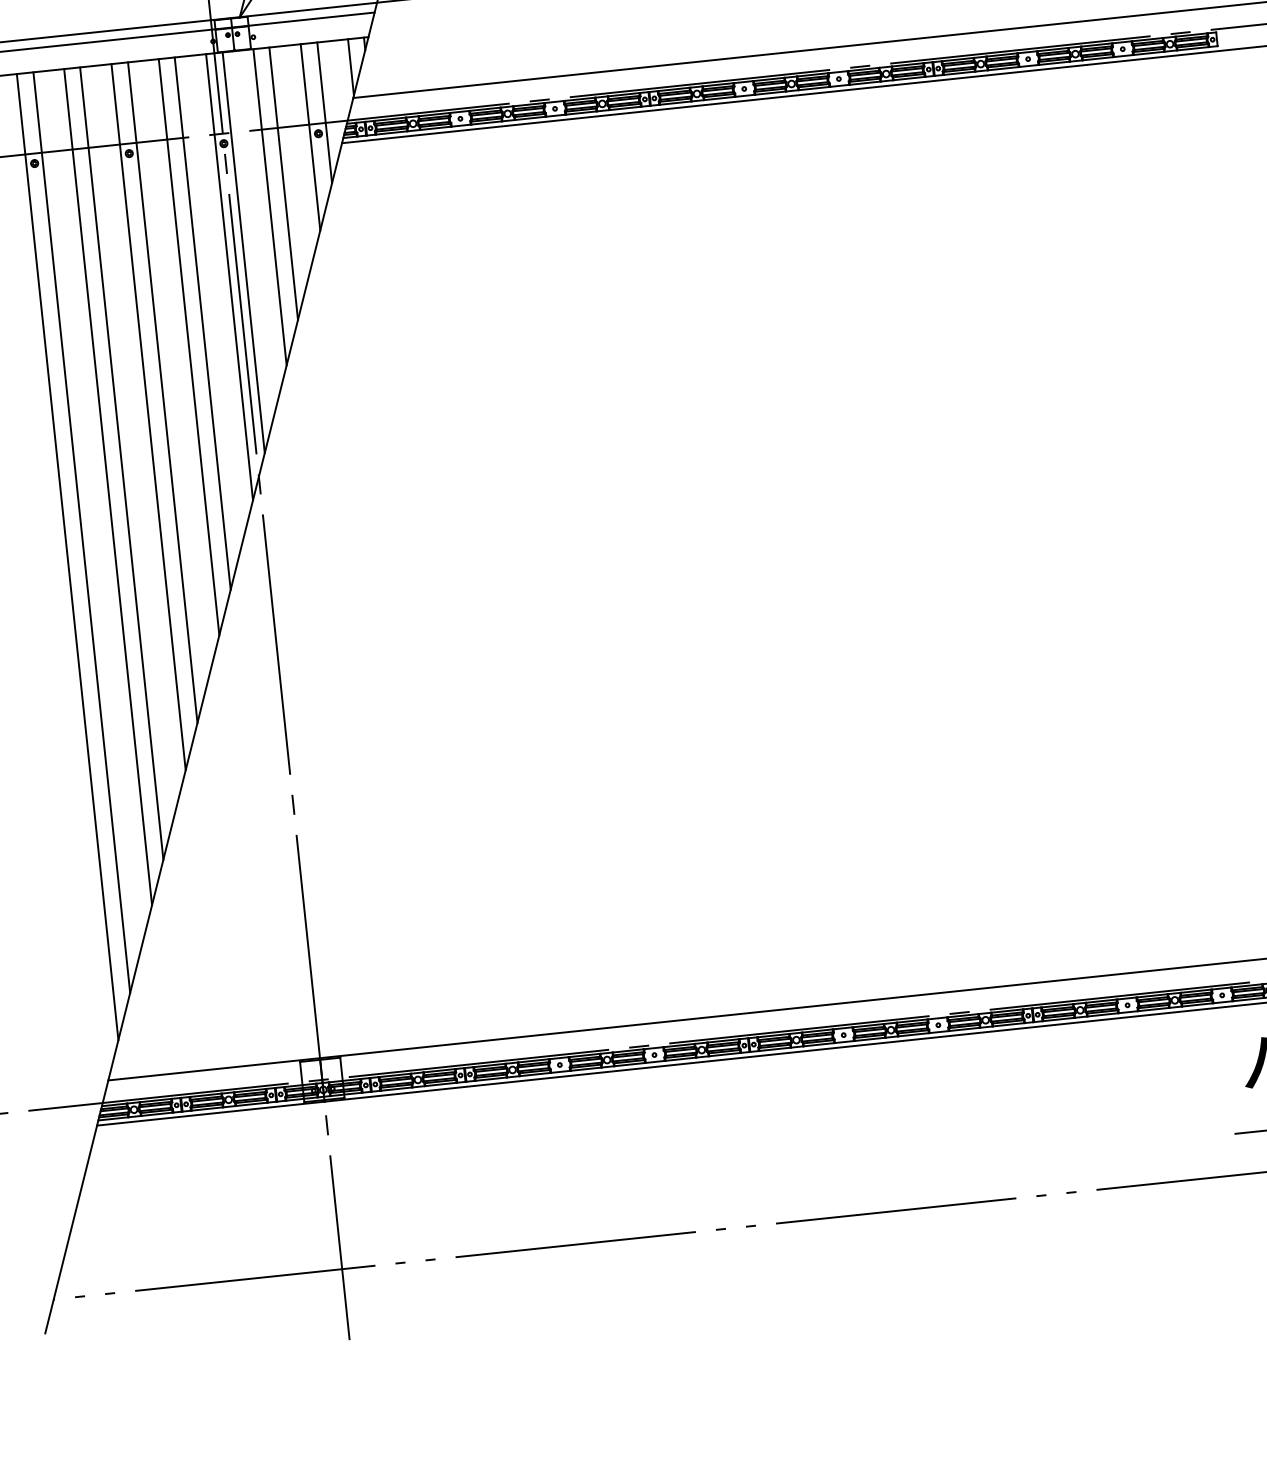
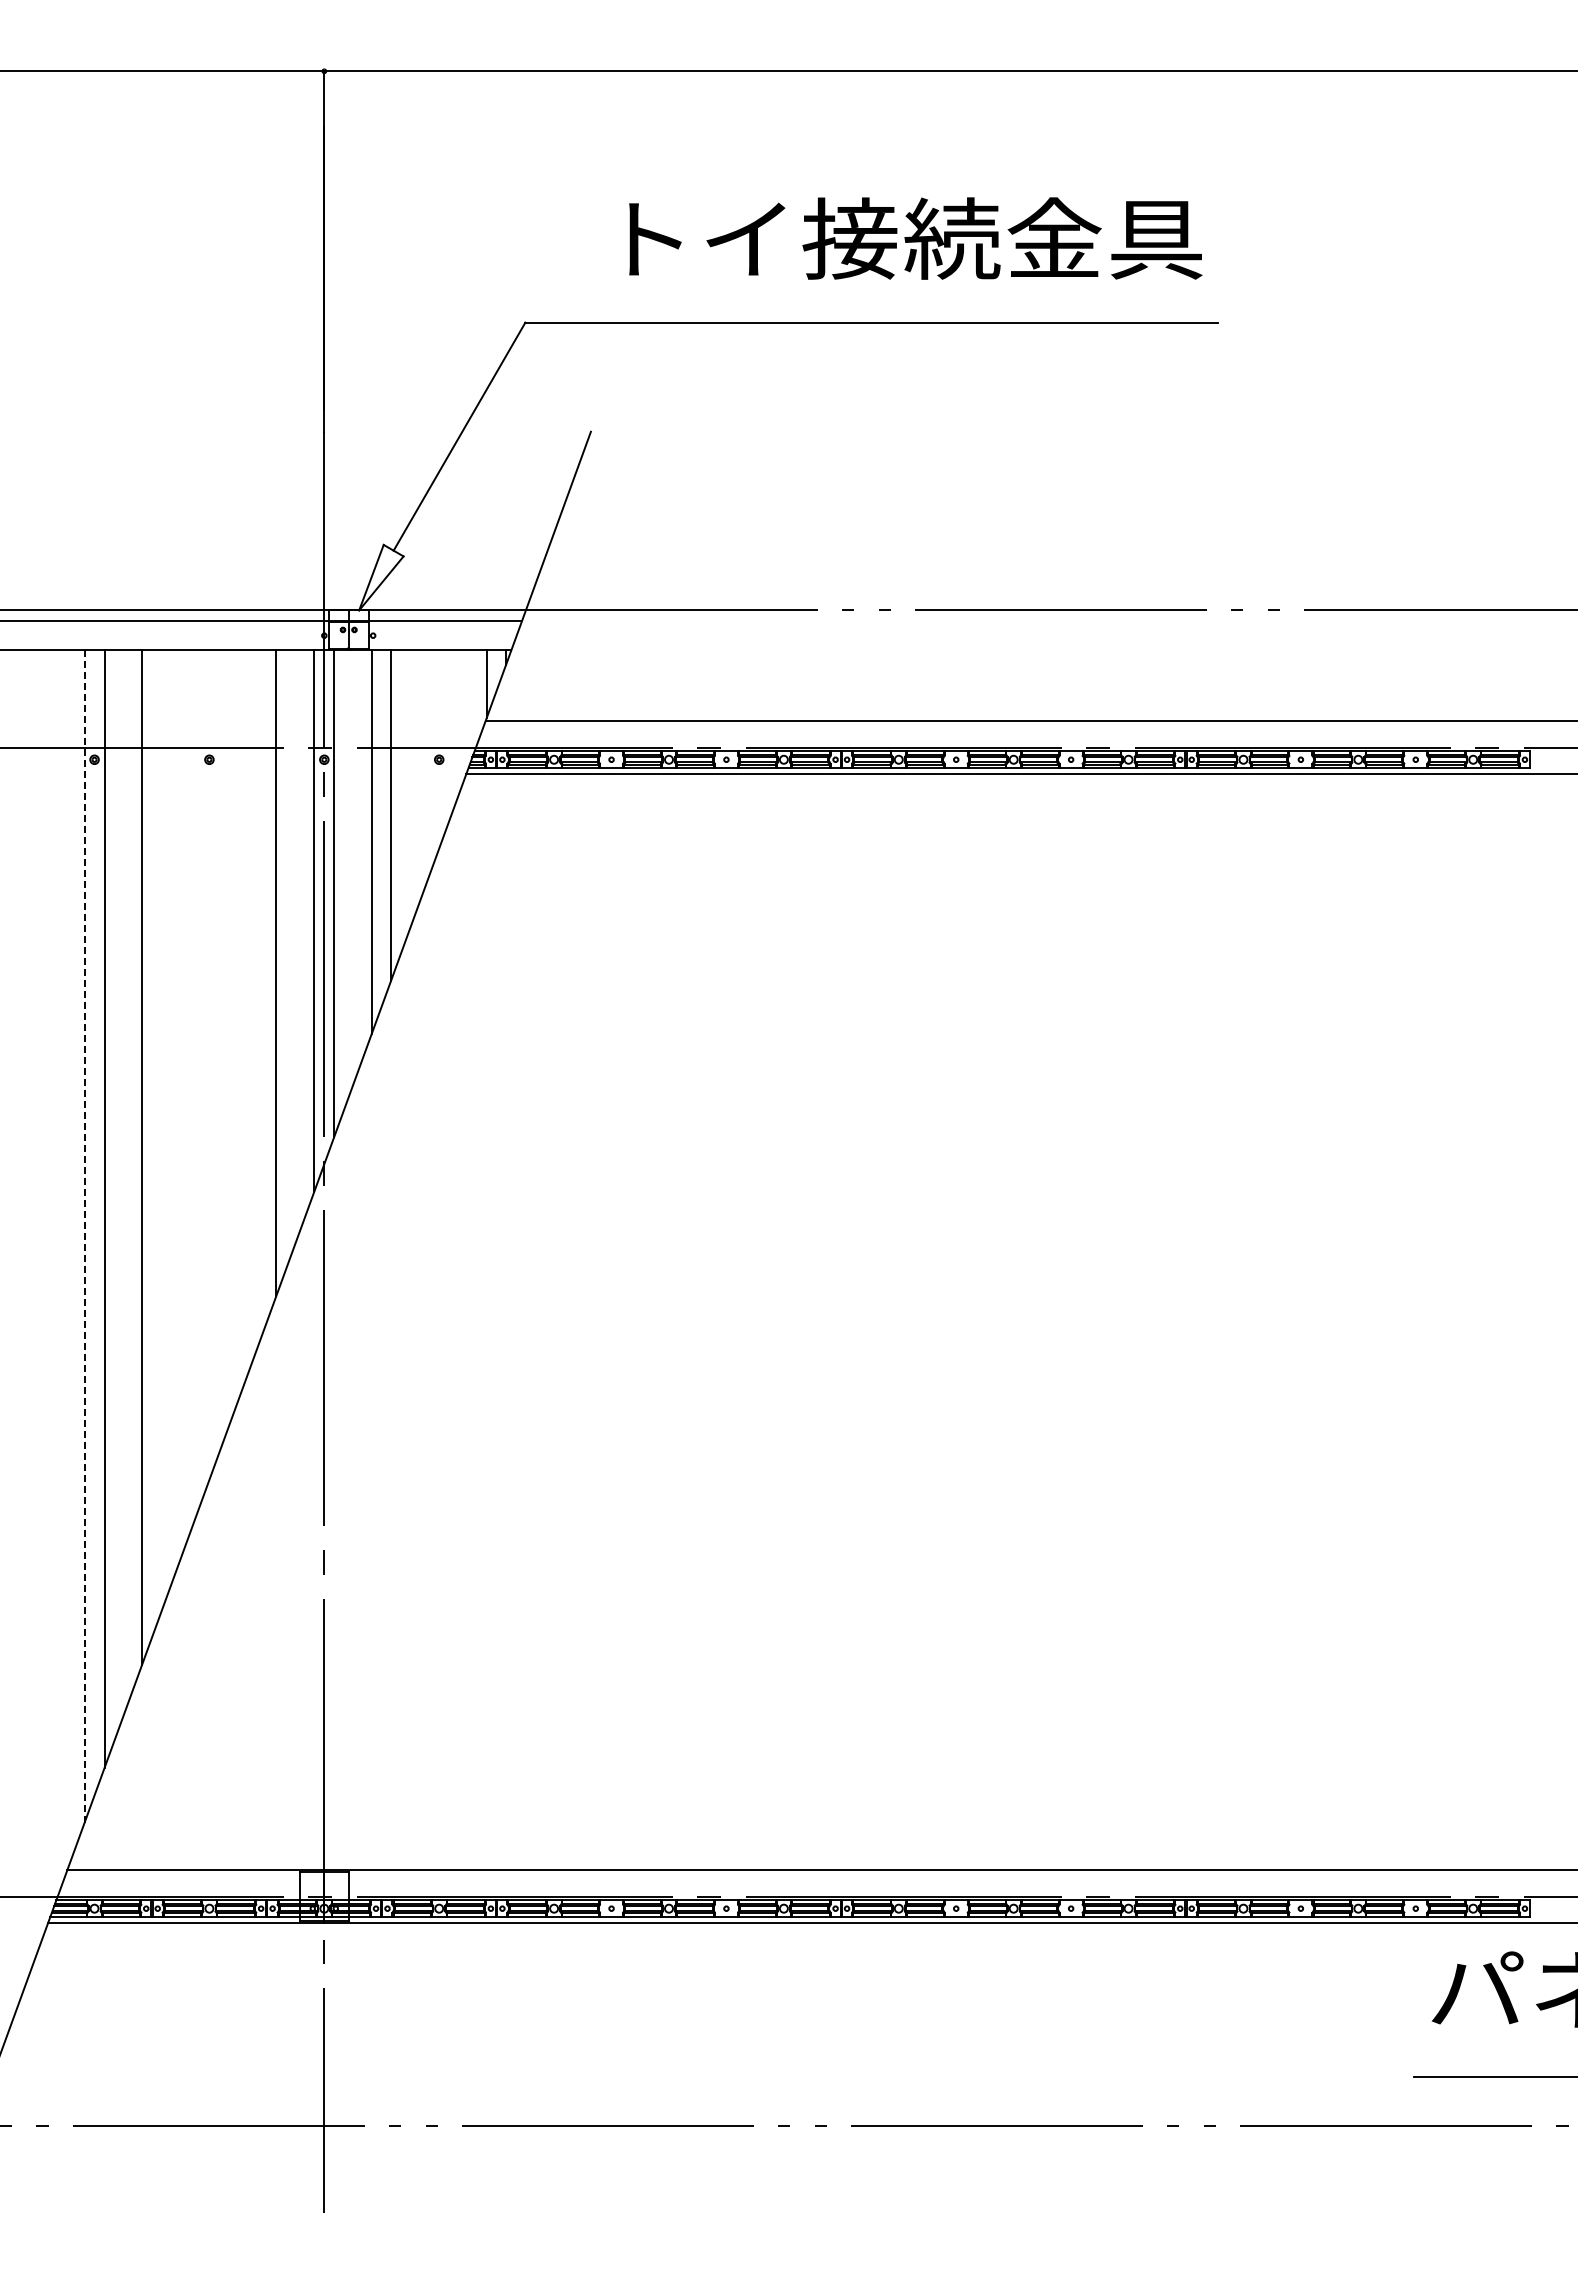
line: (324, 112) -> (449, 735), removed
line: (310, 137) -> (429, 763), removed
line: (188, 346) -> (256, 999), removed
line: (162, 392) -> (219, 1051), removed
line: (148, 416) -> (199, 1078), removed
line: (121, 463) -> (161, 1131), removed
line: (67, 557) -> (84, 1236), solid -> dashed

